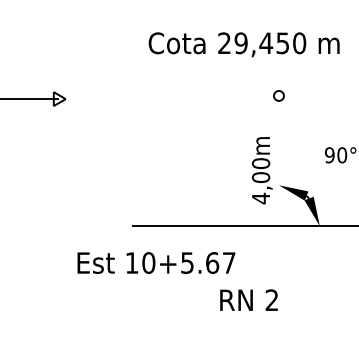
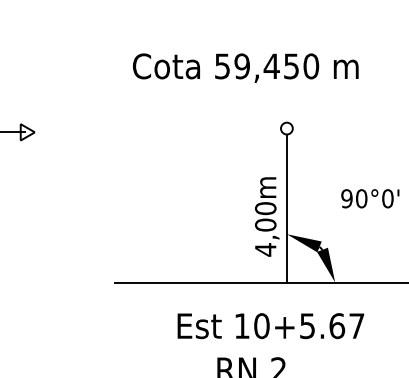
text: (224, 43) -> (222, 66), 29,450 -> 59,450
line: (278, 163) -> (286, 208), added
text: (156, 262) -> (270, 325), moved

